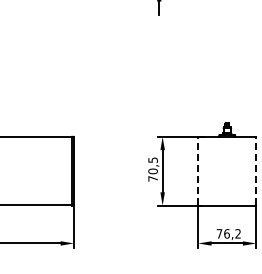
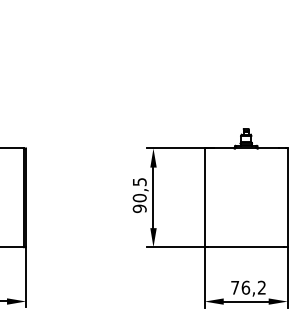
line: (198, 170) -> (204, 196), dashed -> solid
line: (256, 170) -> (288, 196), dashed -> solid
text: (152, 178) -> (138, 208), 70,5 -> 90,5

